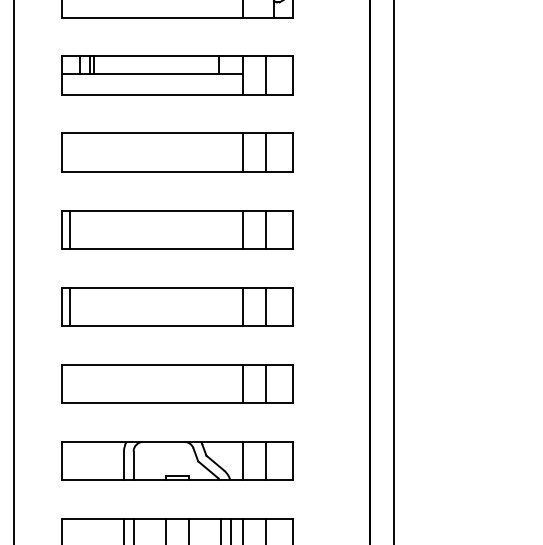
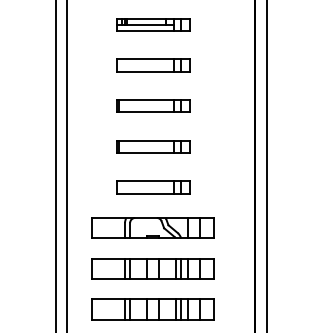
part: (176, 74) -> (152, 24), size x0.6
part: (176, 152) -> (152, 65), size x0.6
part: (176, 228) -> (152, 105), size x0.6
part: (176, 306) -> (152, 146), size x0.6
part: (176, 384) -> (152, 187), size x0.6

